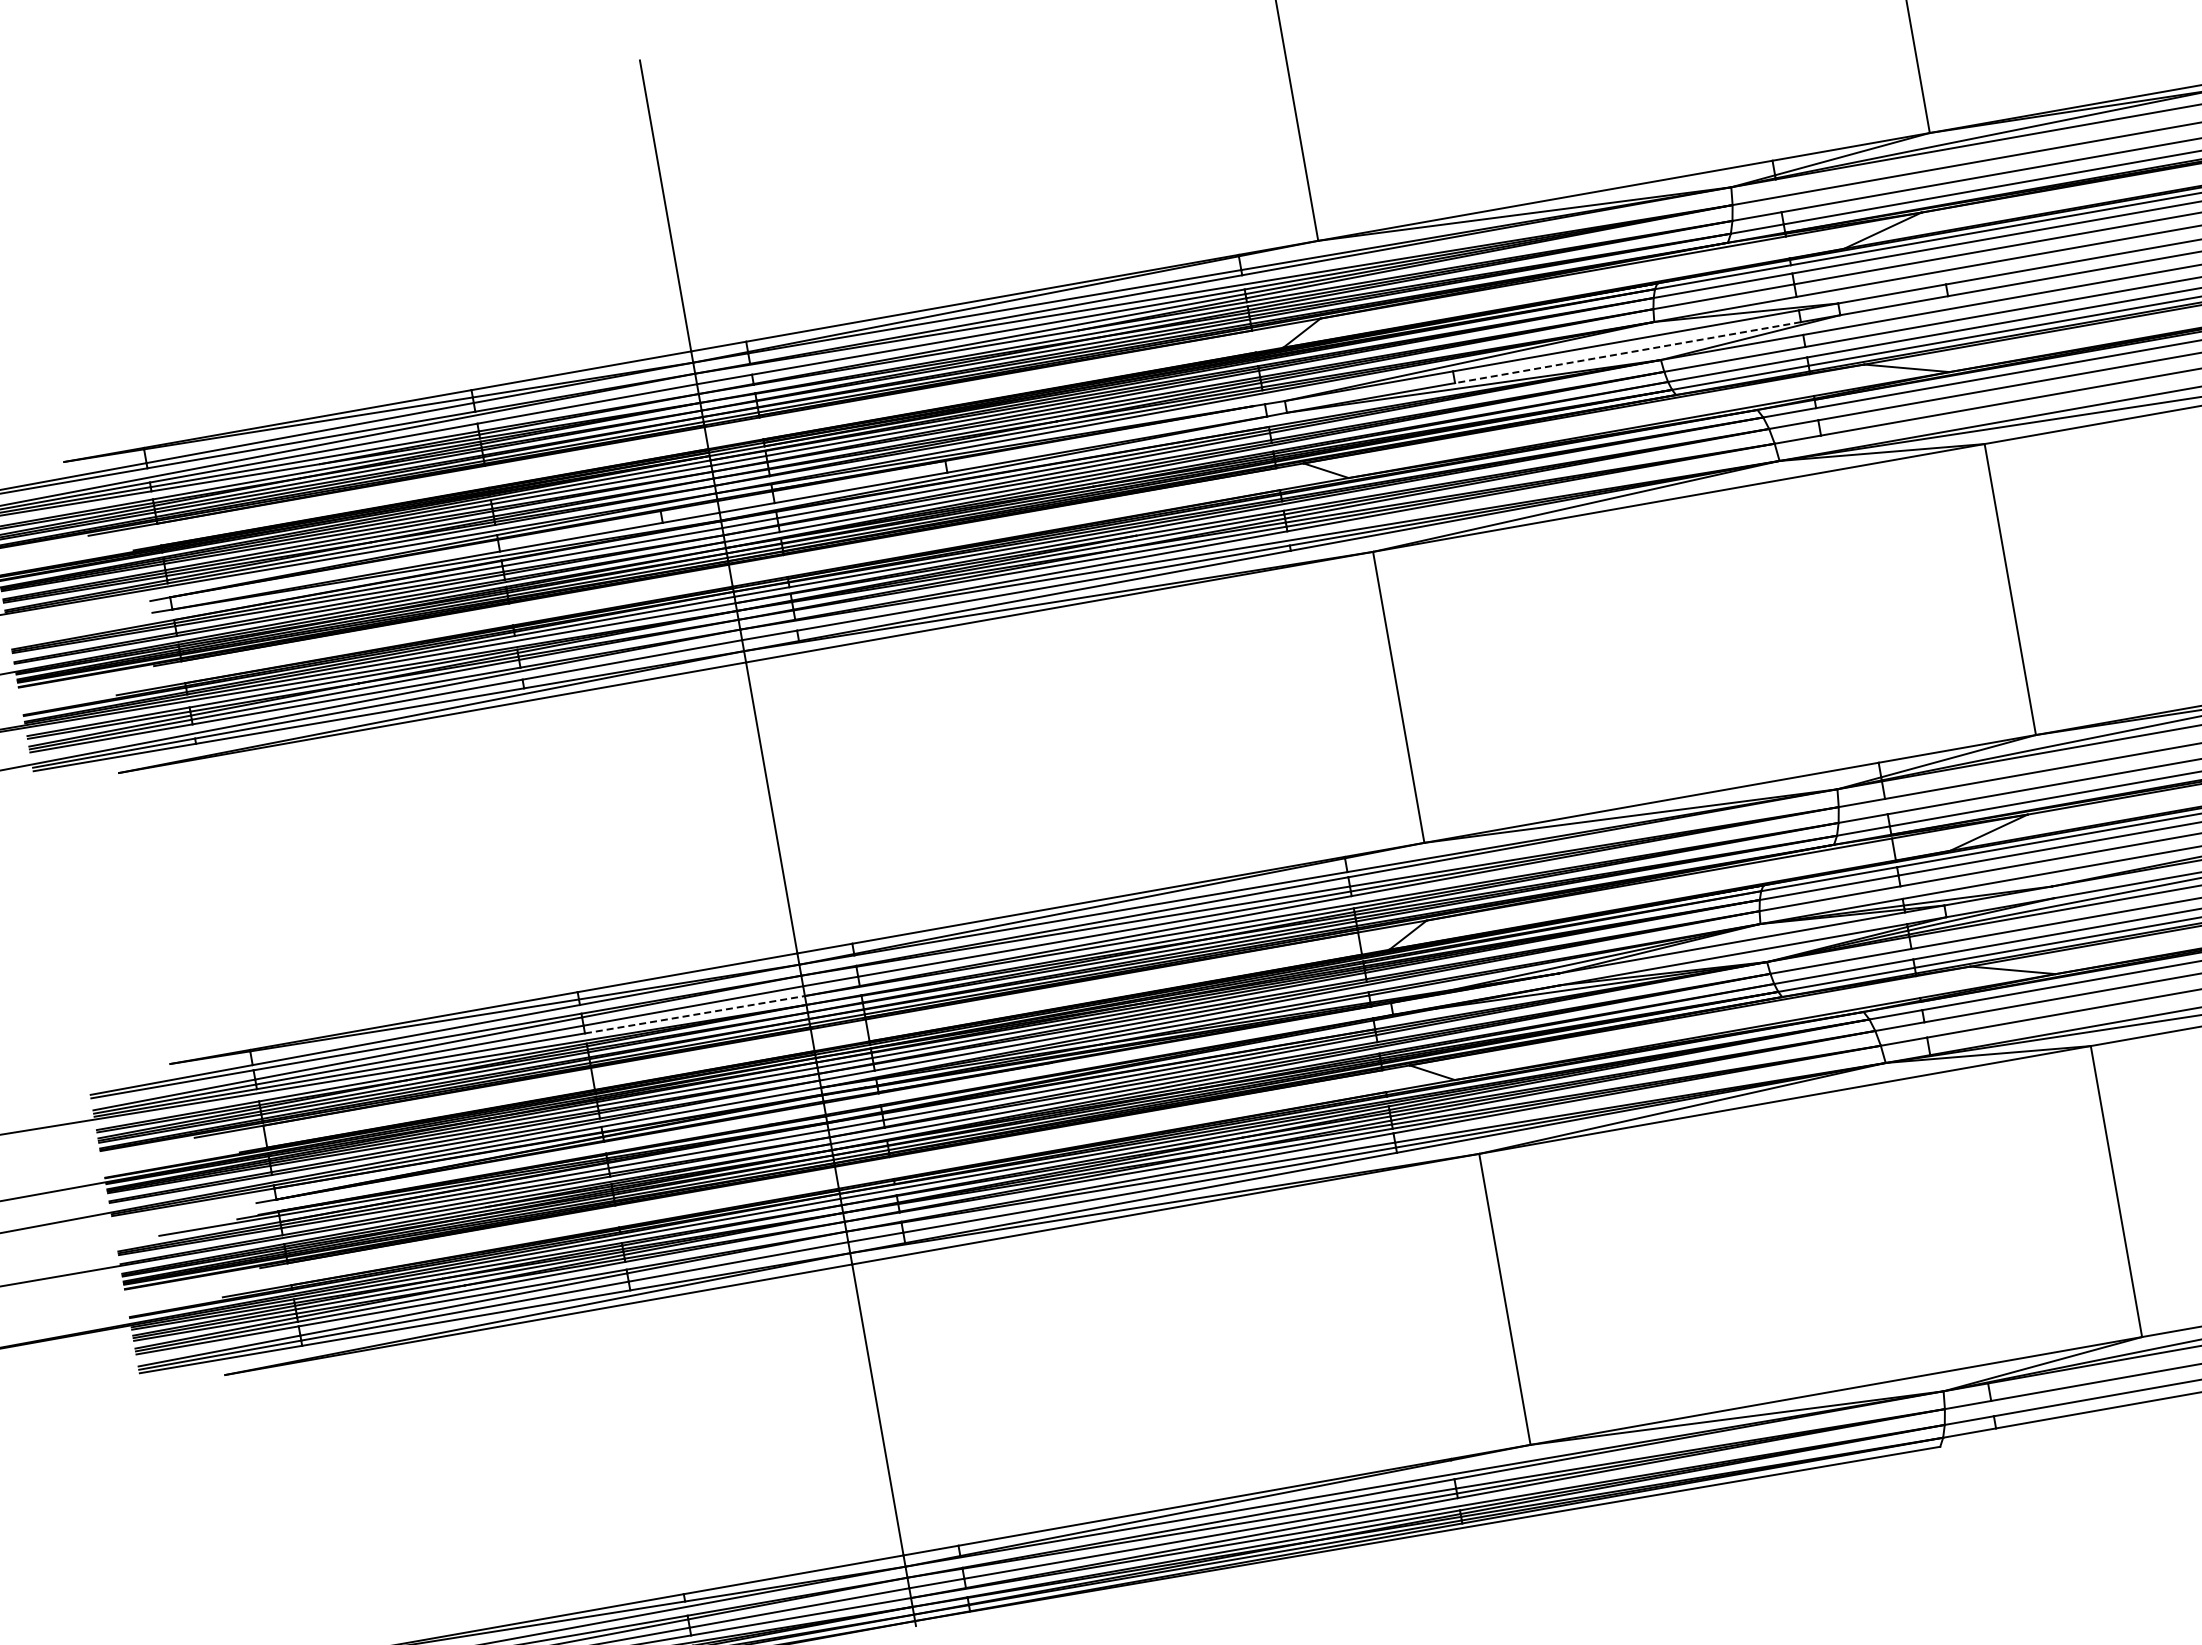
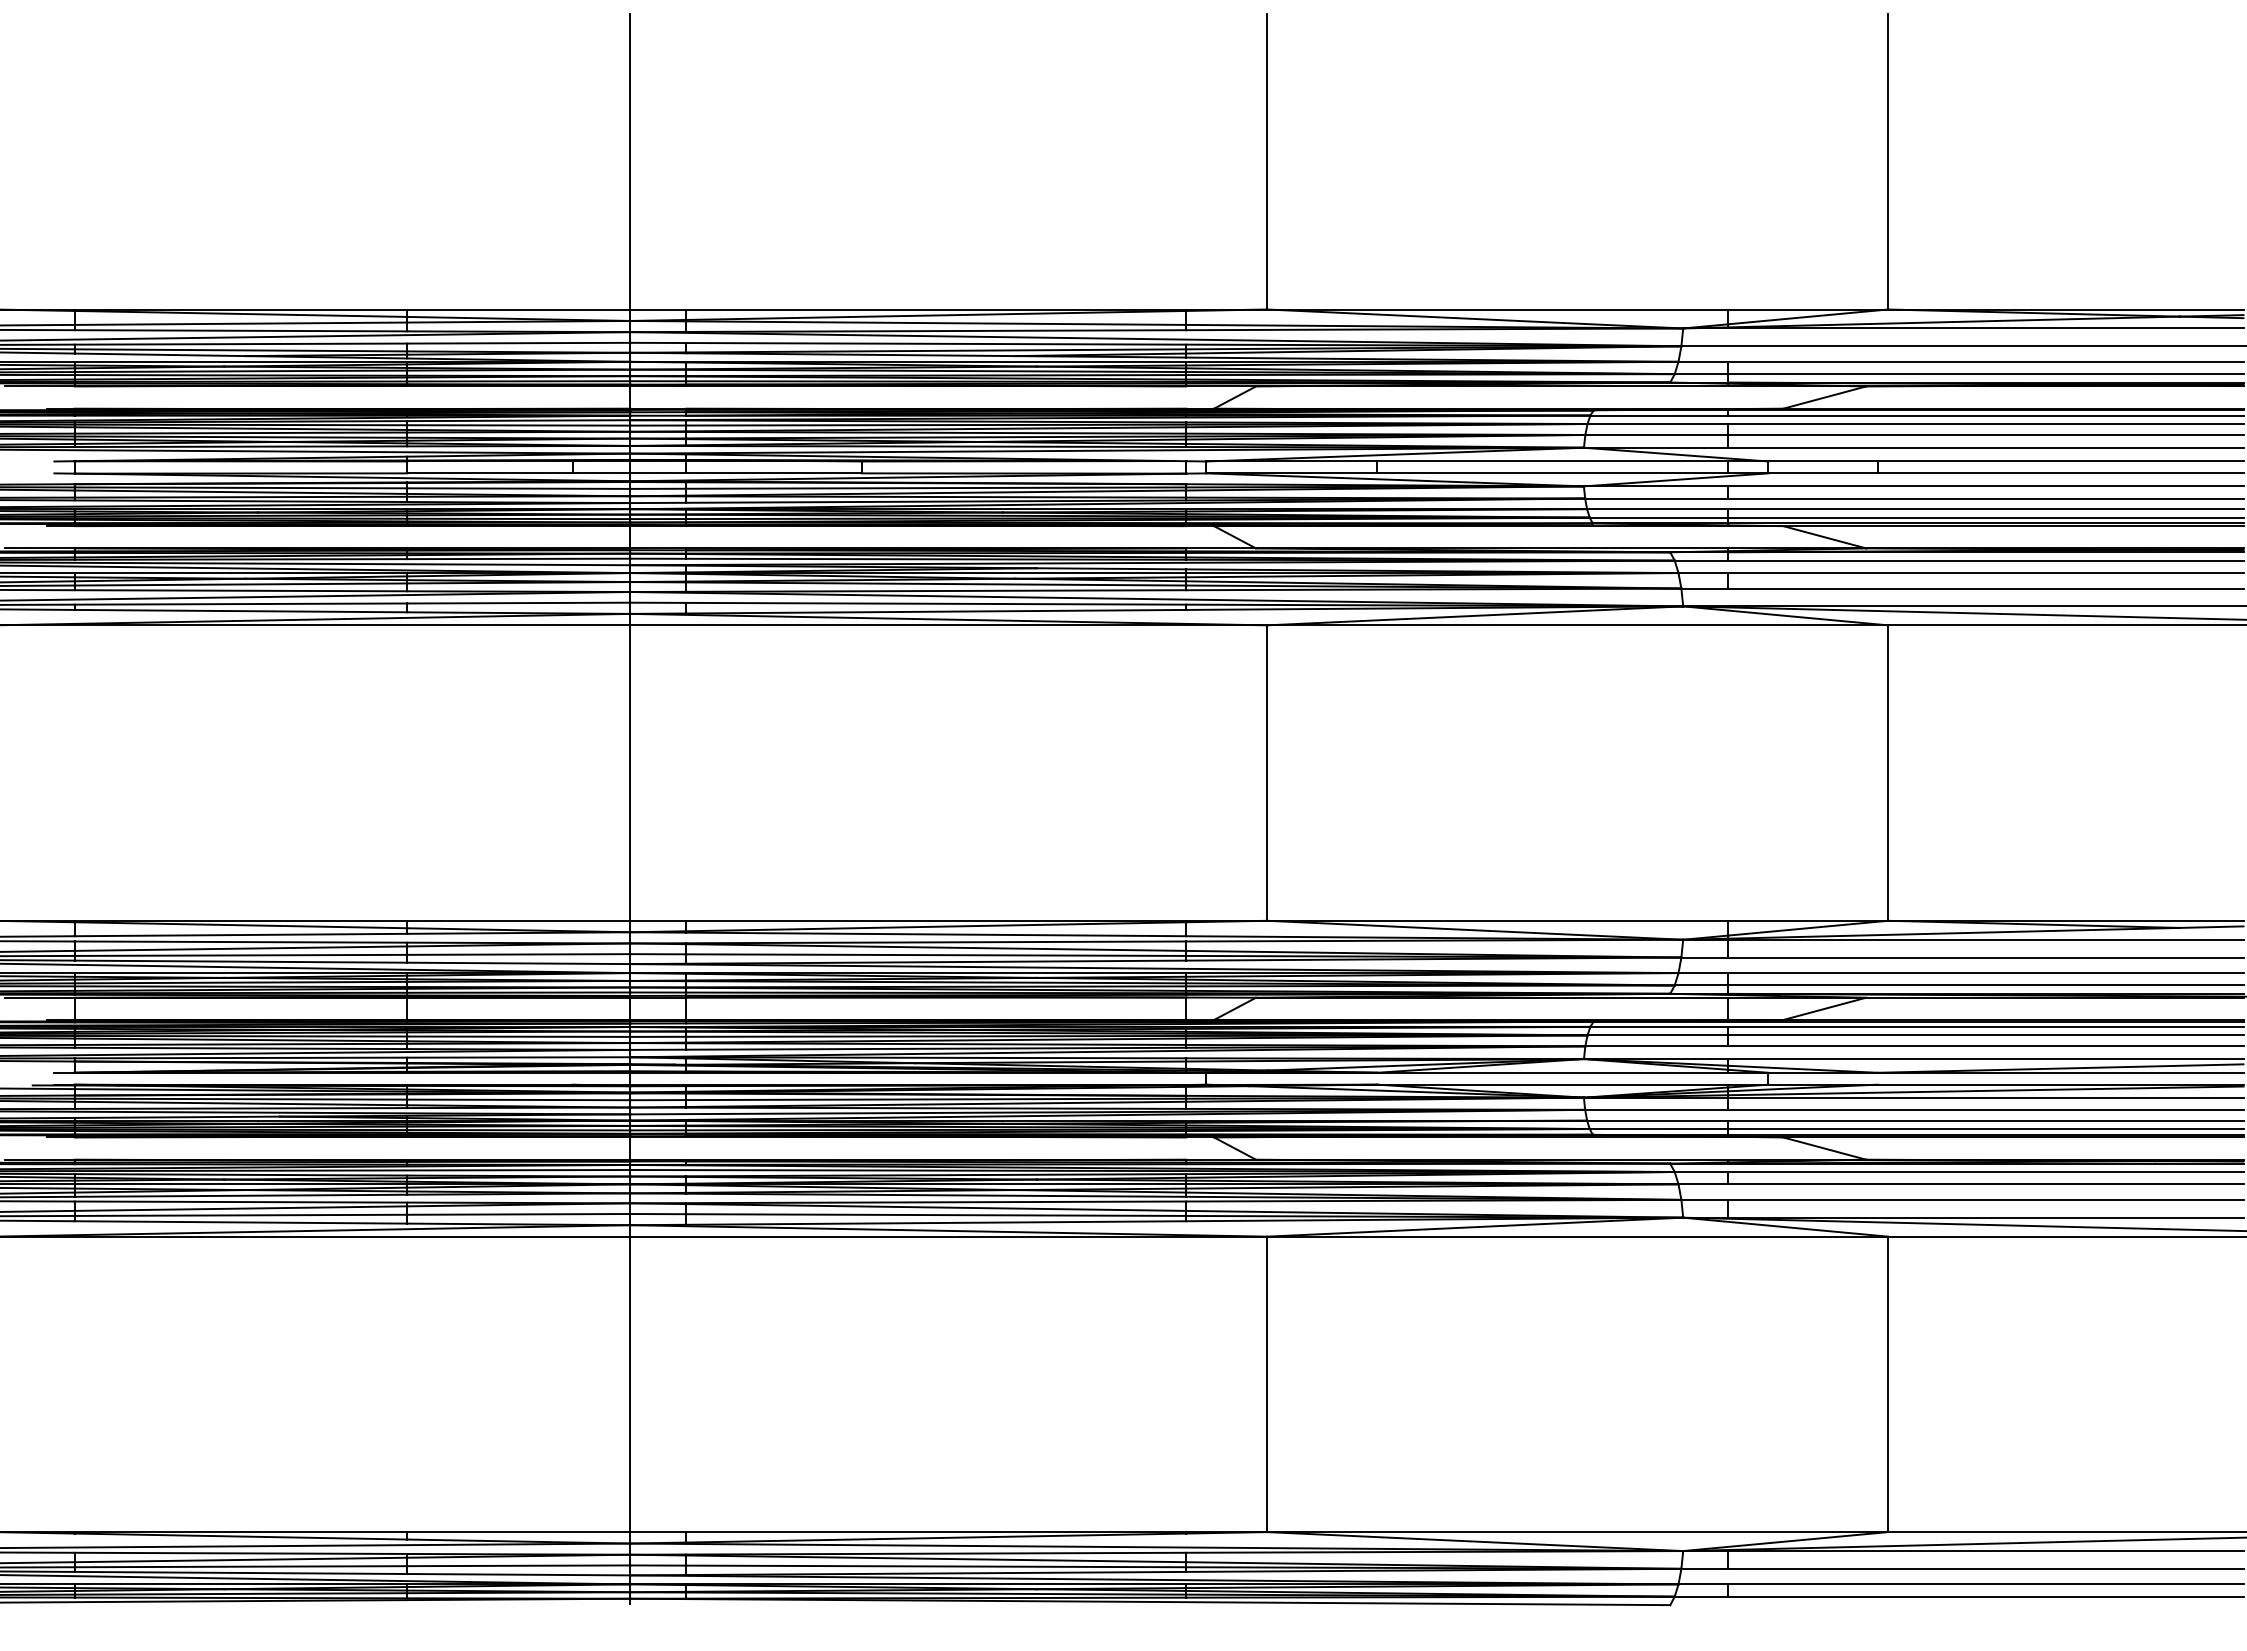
line: (1627, 352) -> (1552, 473), dashed -> solid
line: (694, 1014) -> (518, 963), dashed -> solid

